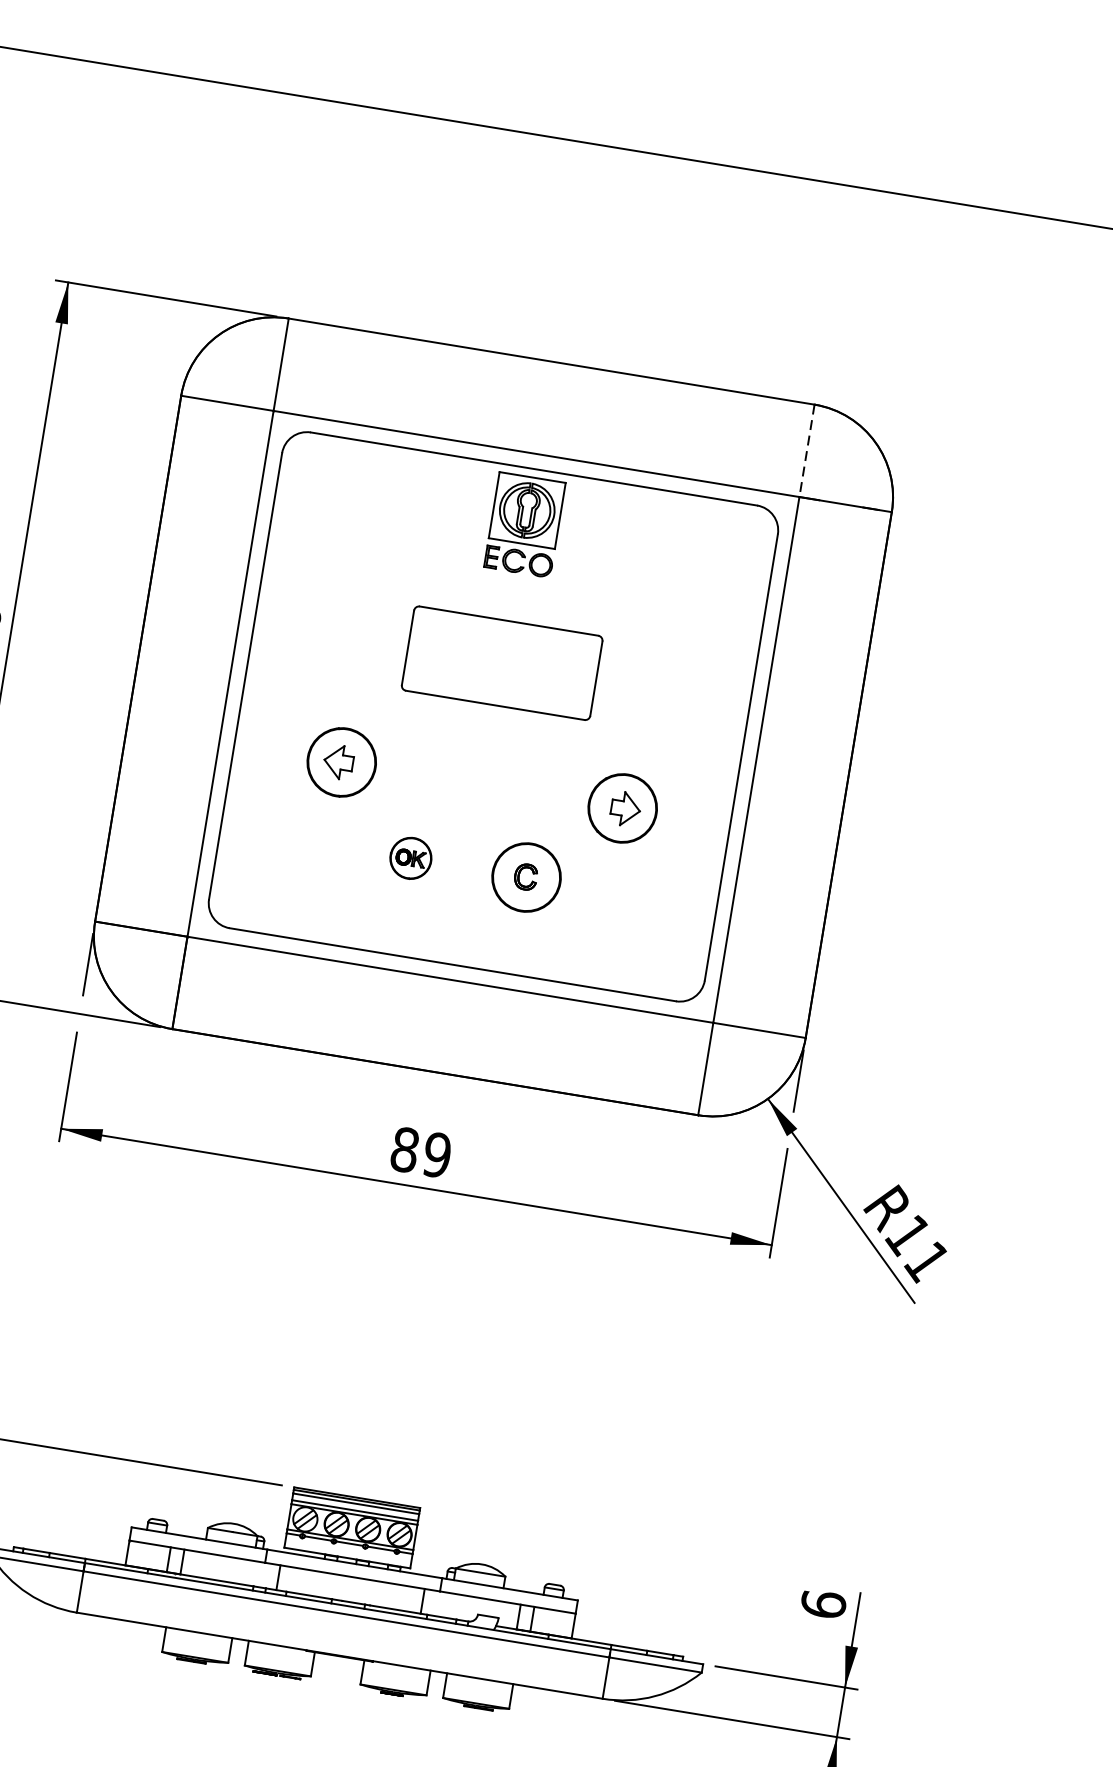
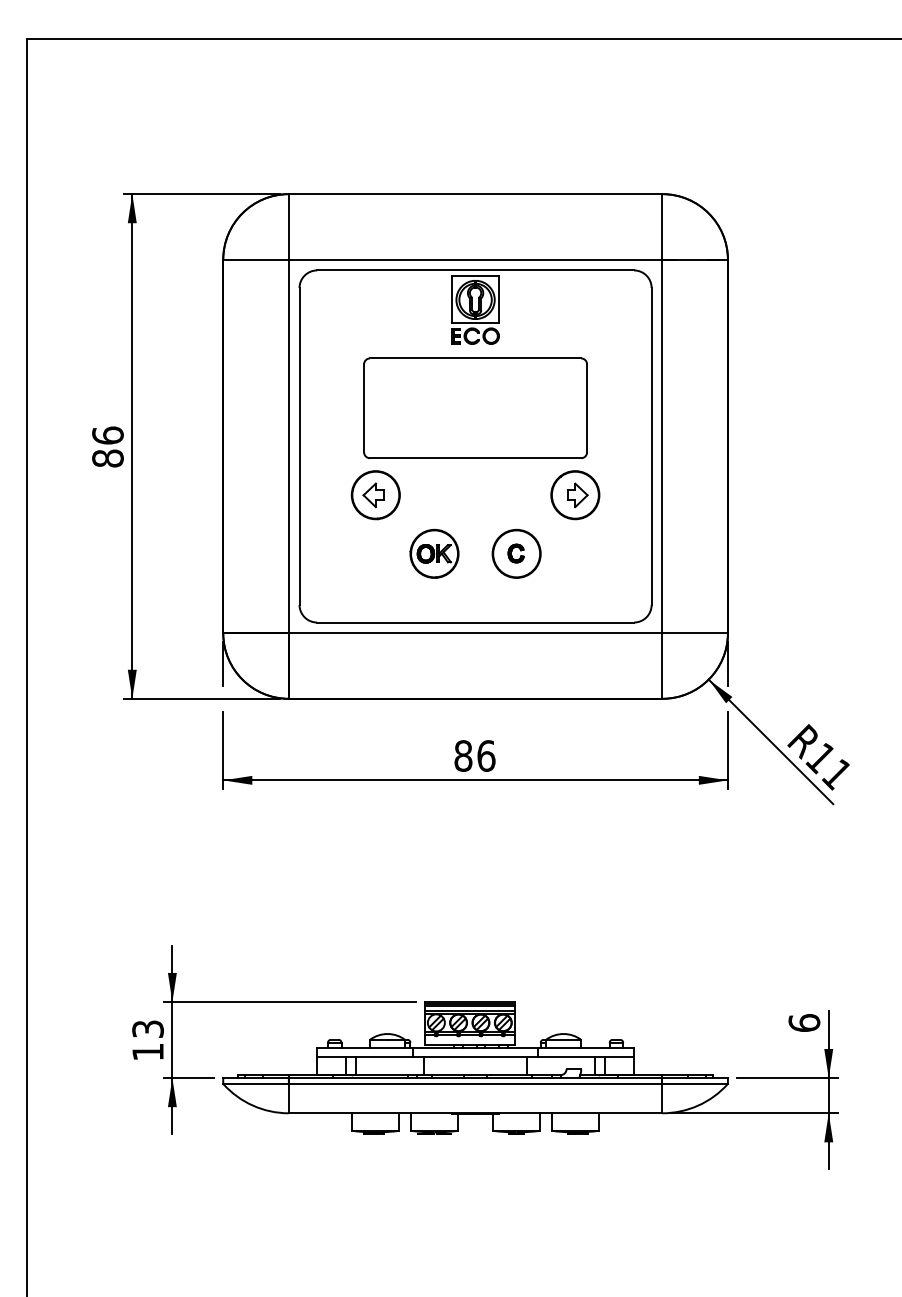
line: (807, 450) -> (662, 226), dashed -> solid
part: (502, 663) -> (475, 408), size x1.67
part: (410, 858) -> (434, 553), size x1.67
text: (437, 1154) -> (486, 755), 89 -> 86

